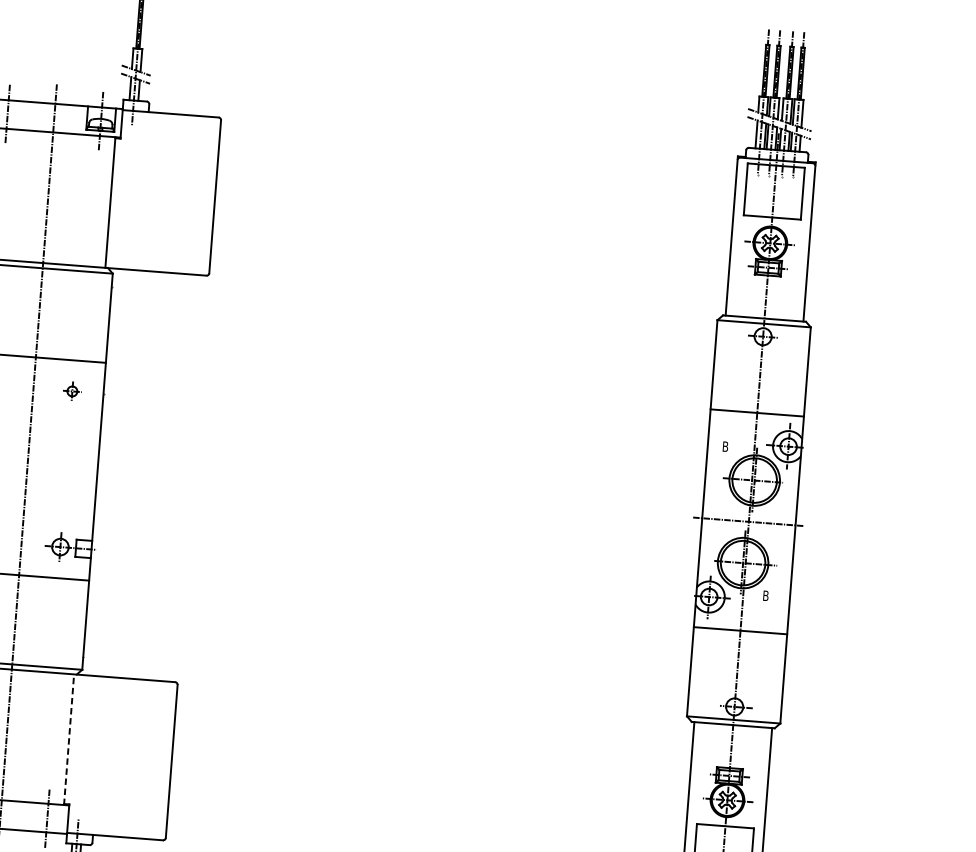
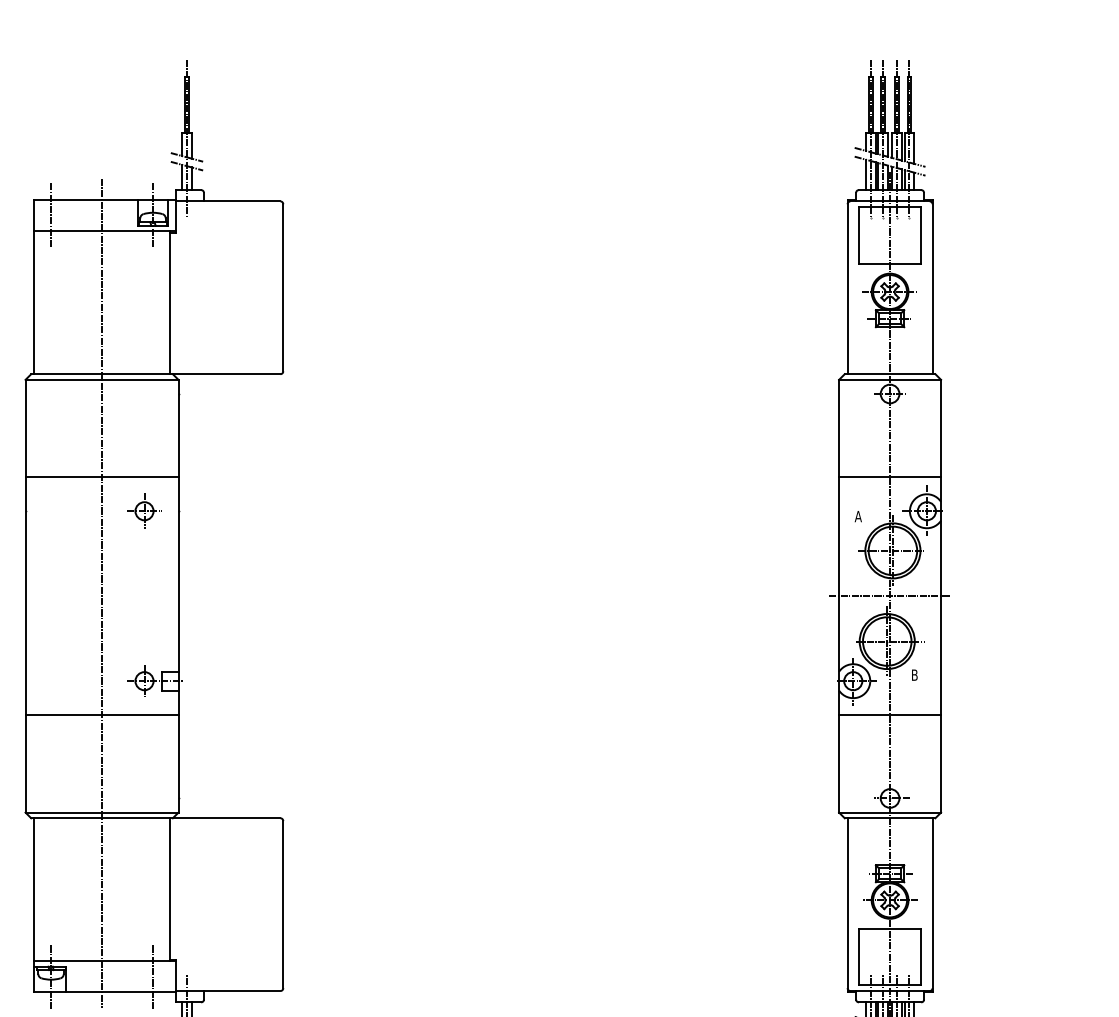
part: (72, 390) -> (144, 510), size x1.67
text: (724, 446) -> (857, 516), B -> A
line: (69, 739) -> (170, 889), dashed -> solid

